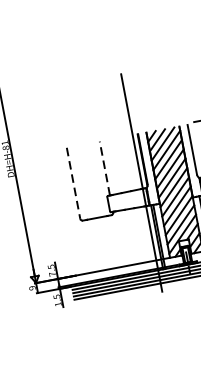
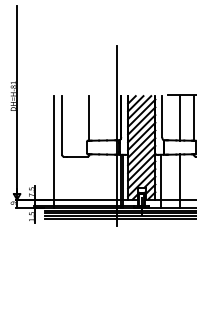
line: (104, 167) -> (89, 117), dashed -> solid
line: (74, 184) -> (62, 126), dashed -> solid
line: (69, 216) -> (53, 151), added

